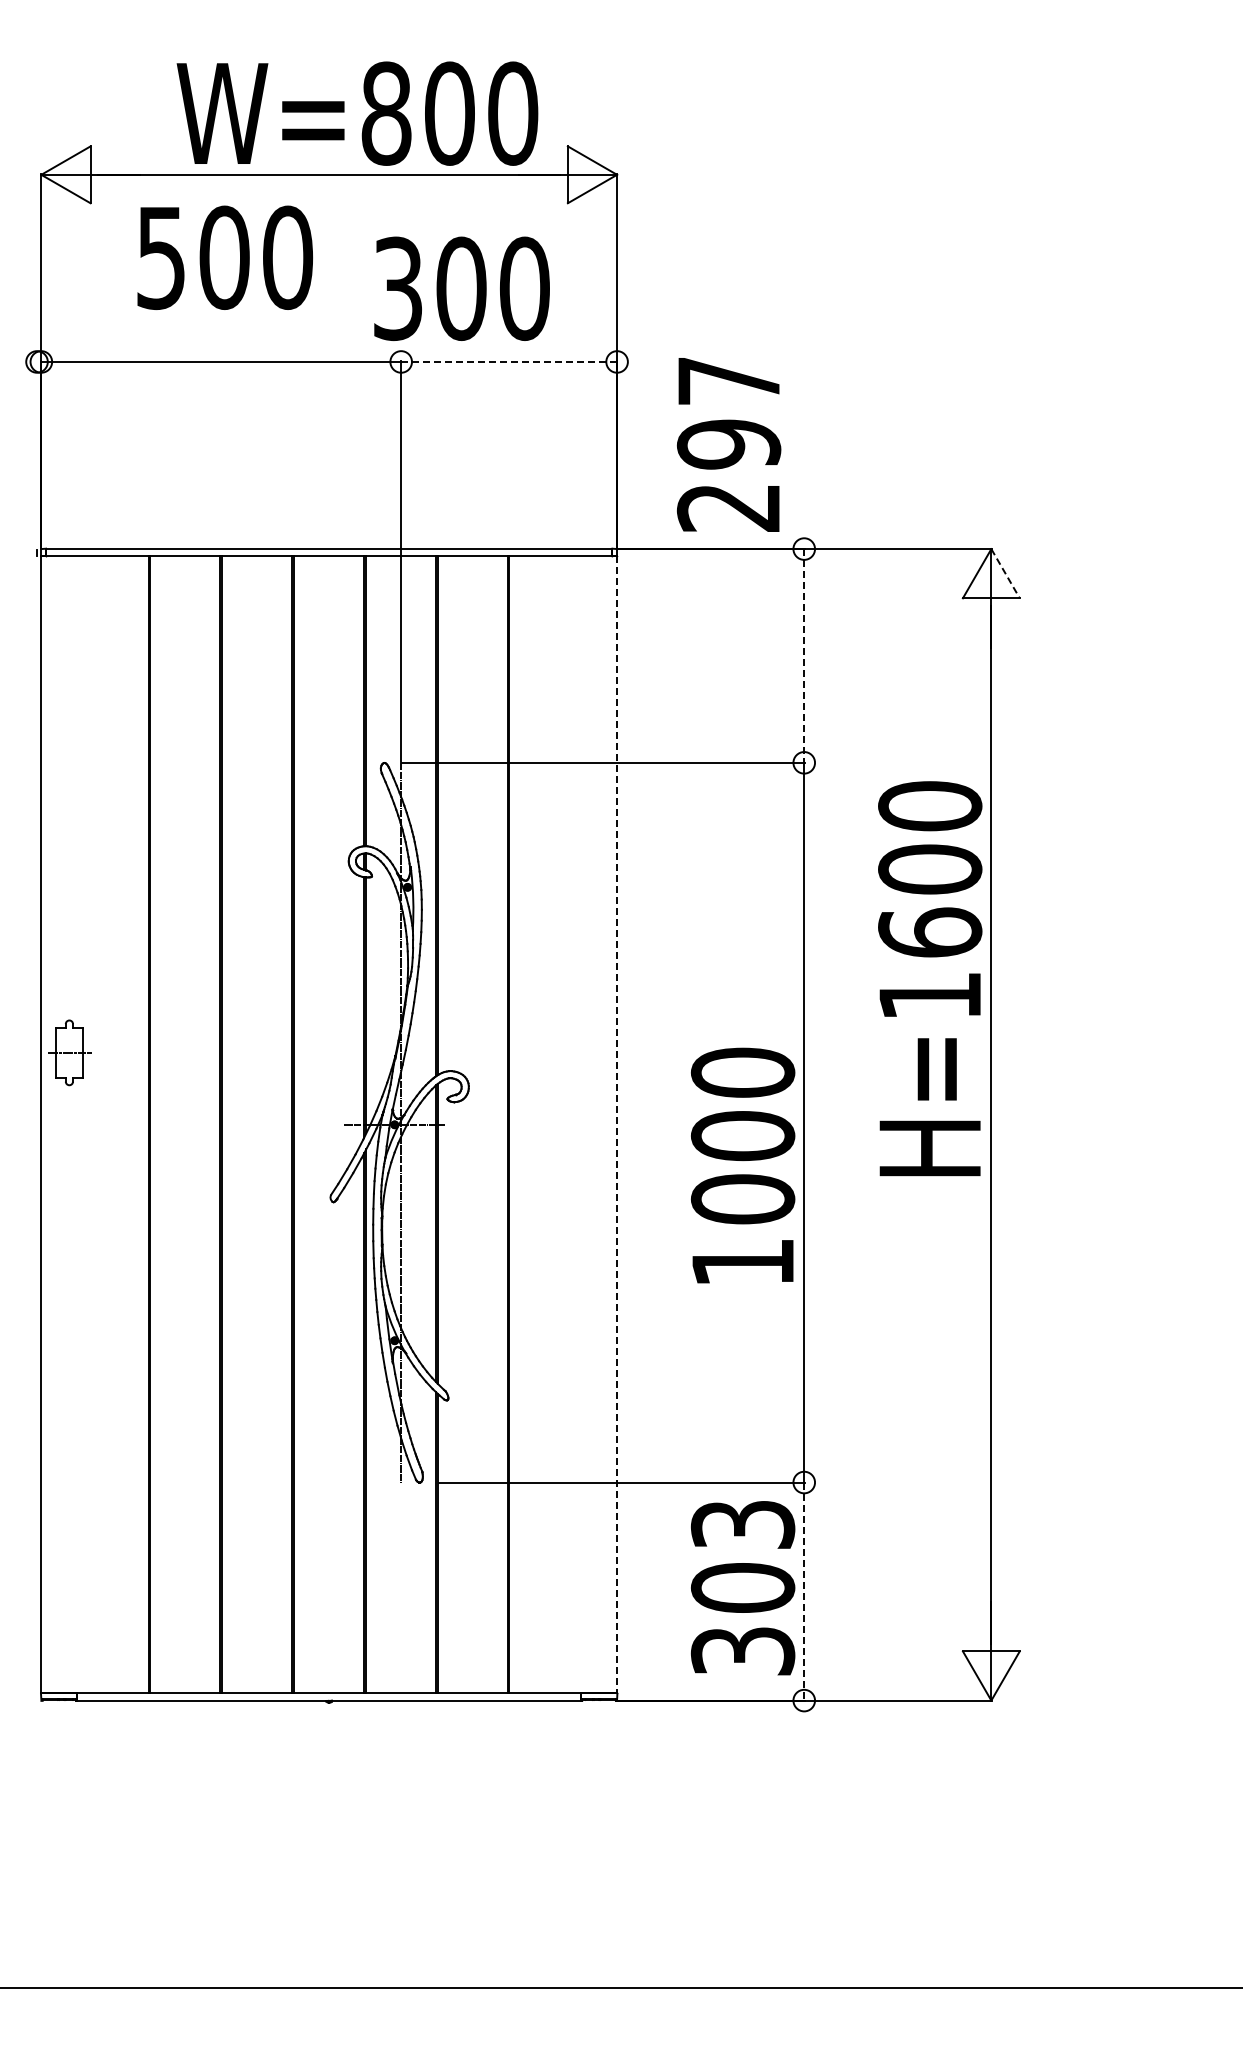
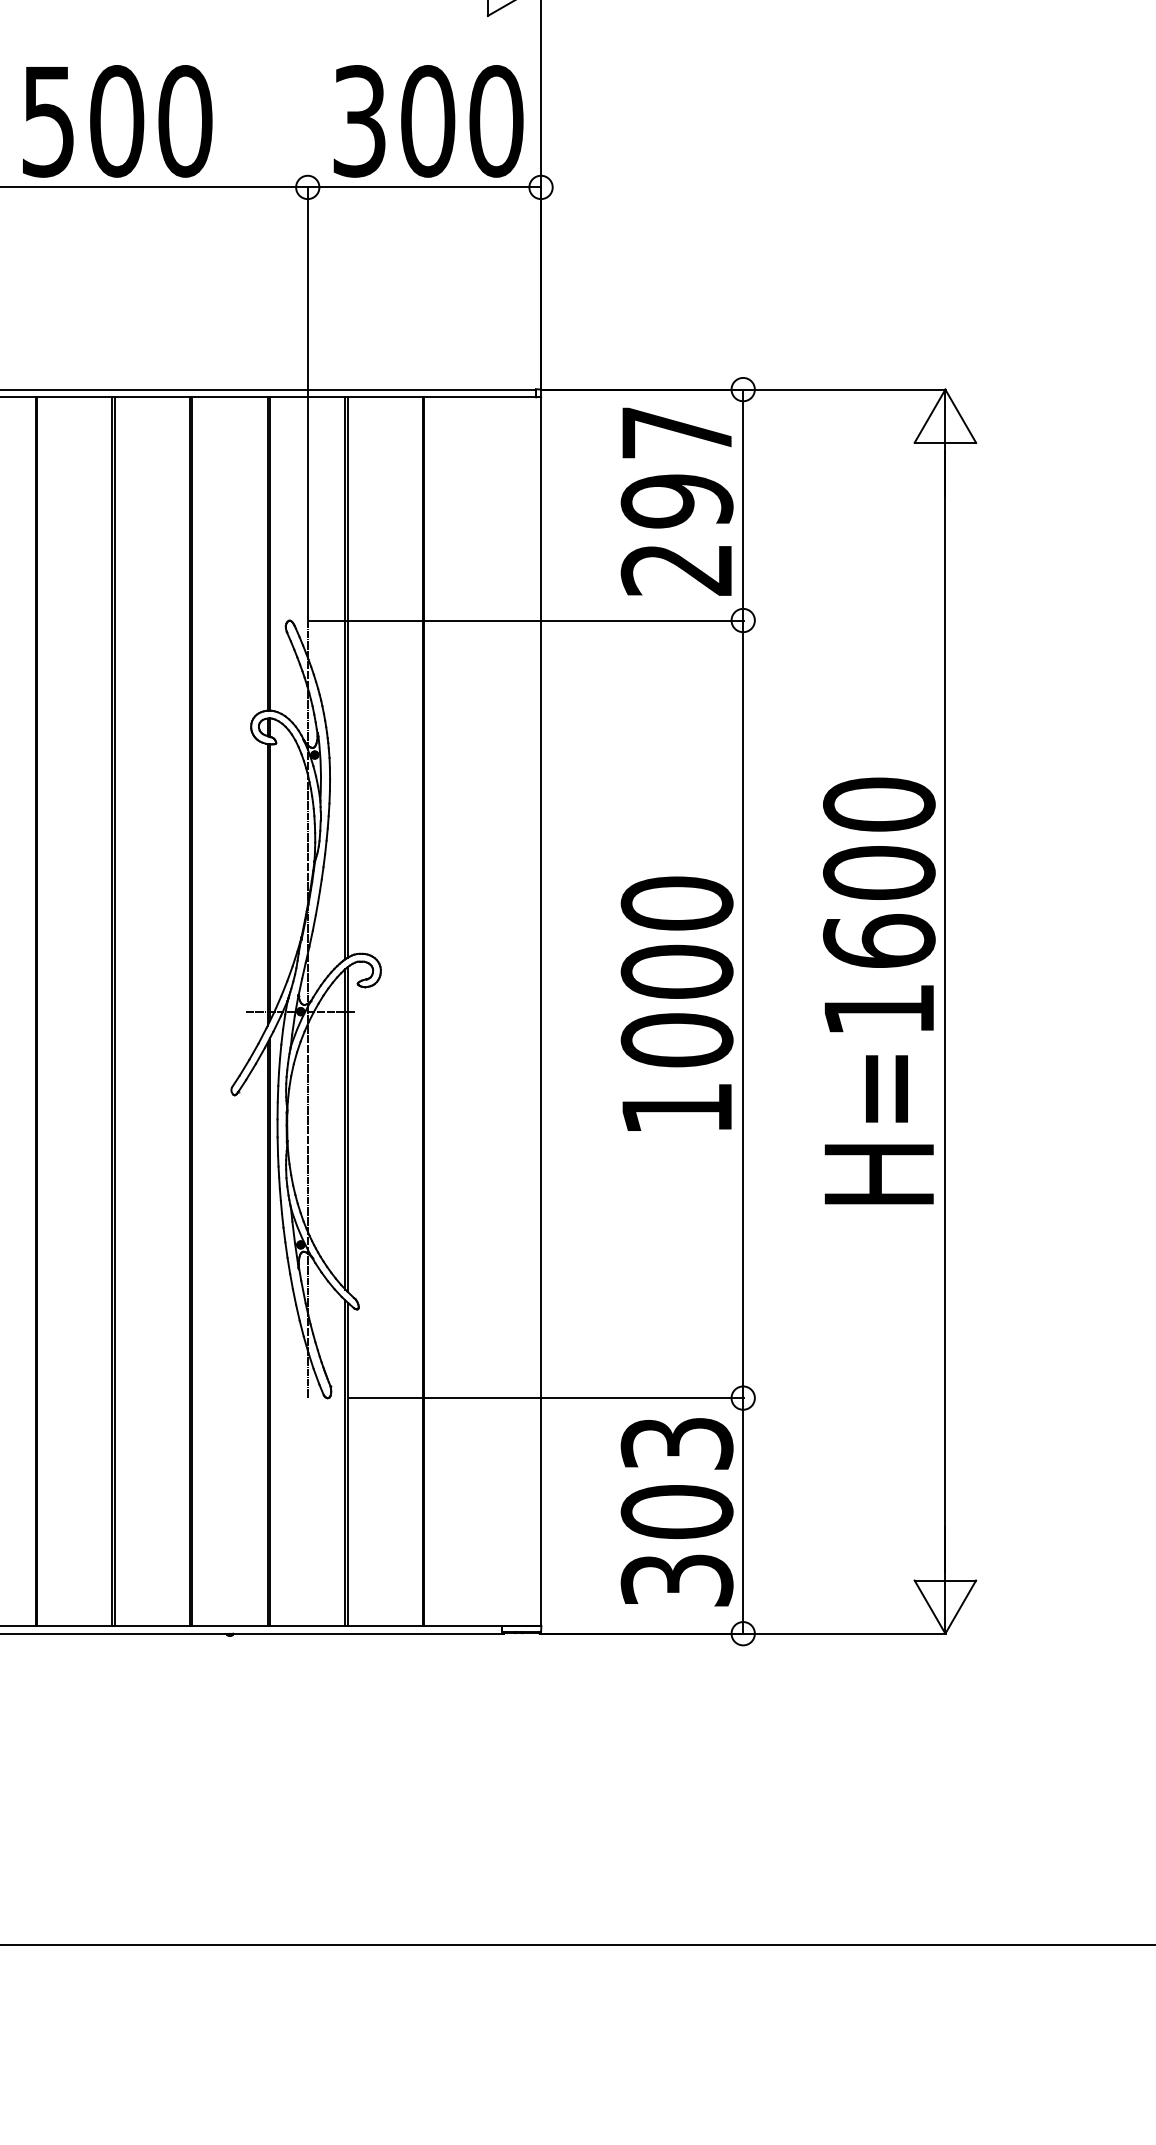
text: (224, 257) -> (116, 121), moved
text: (461, 288) -> (428, 121), moved
line: (509, 361) -> (424, 186), dashed -> solid
text: (729, 444) -> (677, 501), moved
line: (1005, 574) -> (960, 417), dashed -> solid
line: (804, 655) -> (743, 504), dashed -> solid
text: (930, 978) -> (879, 990), moved
line: (617, 1124) -> (541, 1011), dashed -> solid
text: (743, 1165) -> (677, 1003), moved
line: (804, 1592) -> (743, 1516), dashed -> solid

